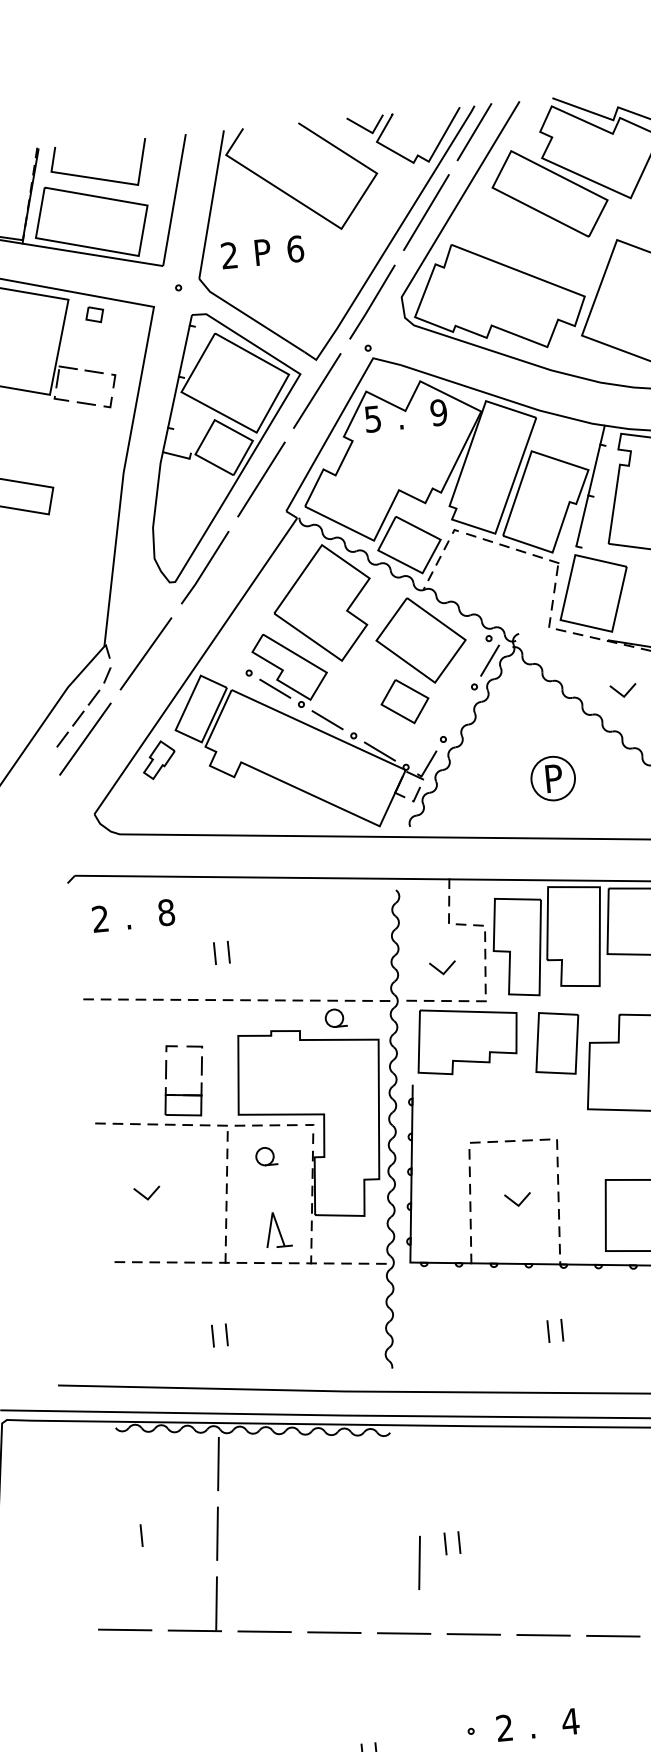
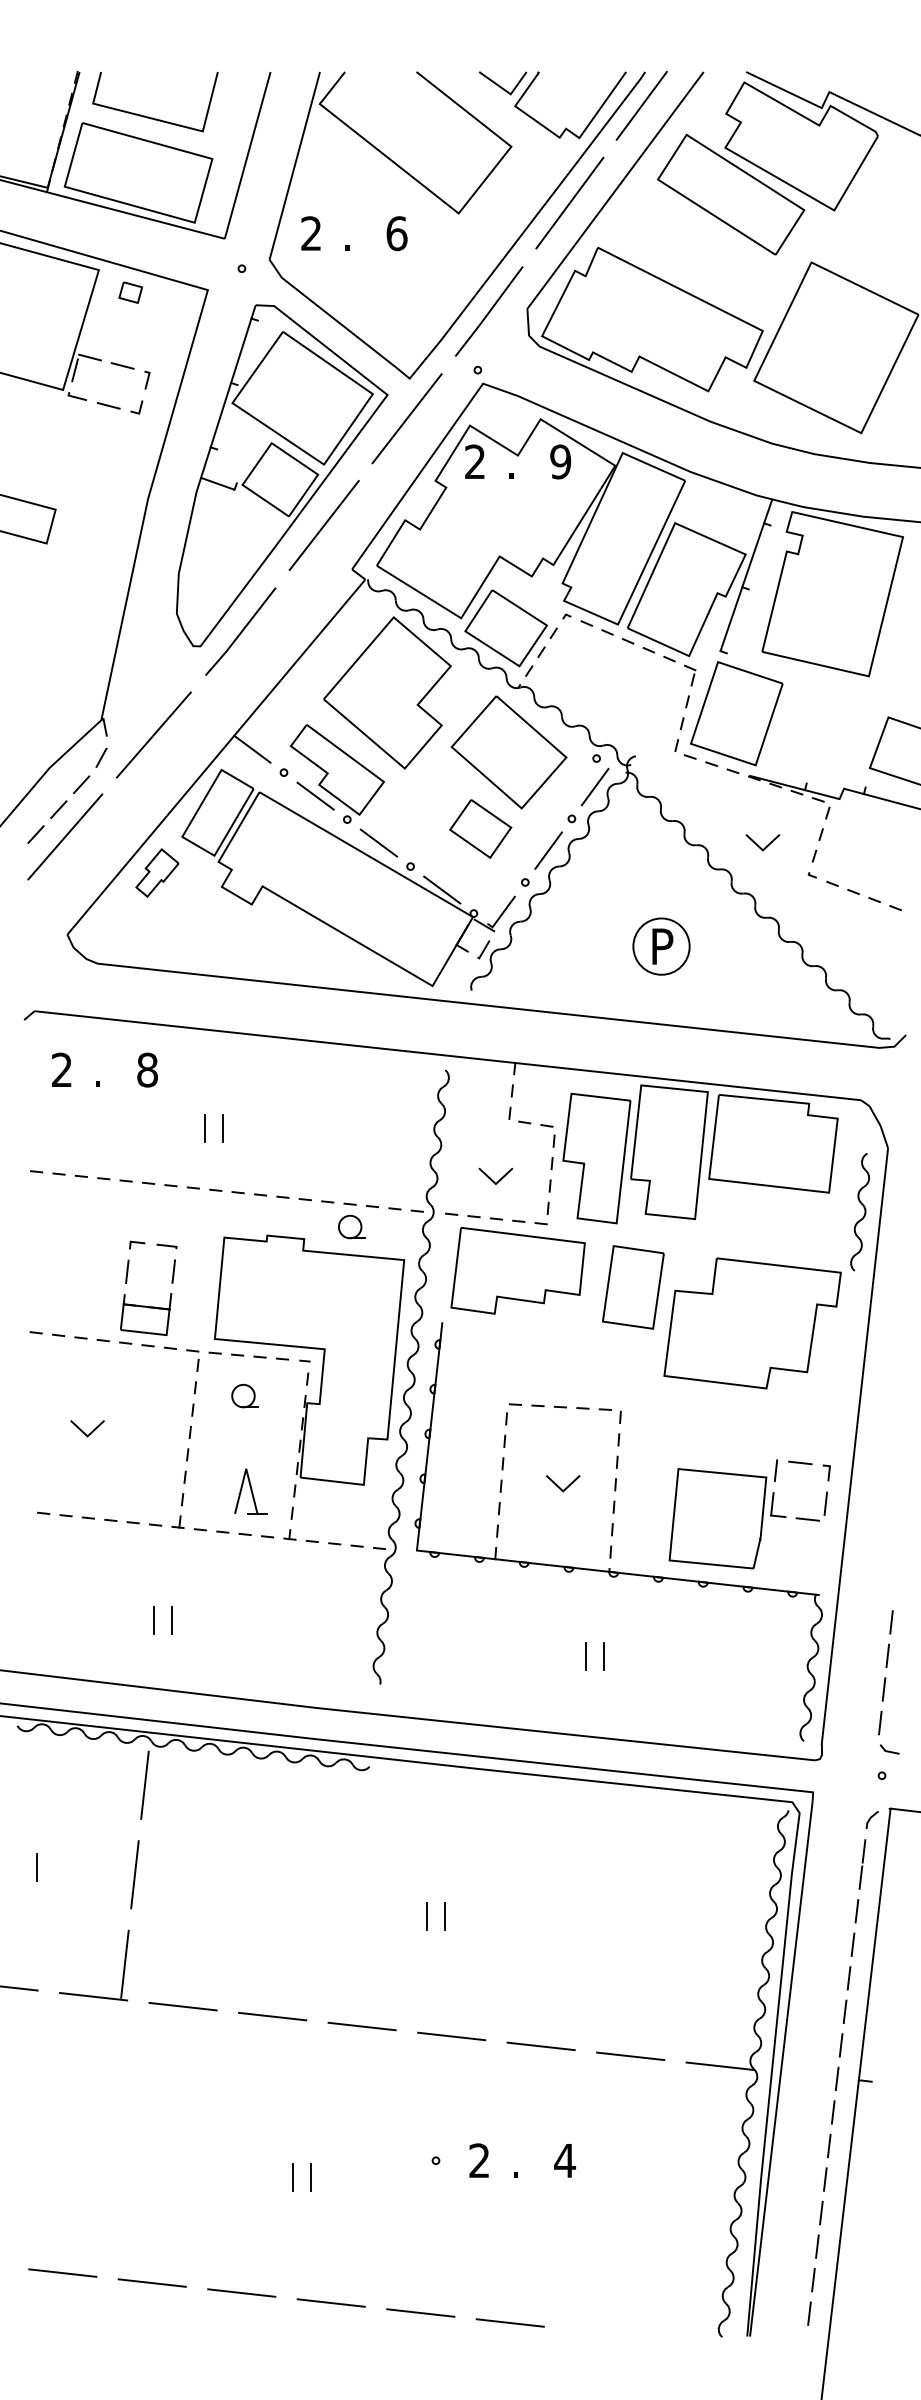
text: (262, 252) -> (354, 233), P -> .
text: (372, 418) -> (474, 461), 5 -> 2
line: (223, 656) -> (252, 748), added
line: (458, 713) -> (548, 850), added
line: (419, 1562) -> (390, 1937), removed

